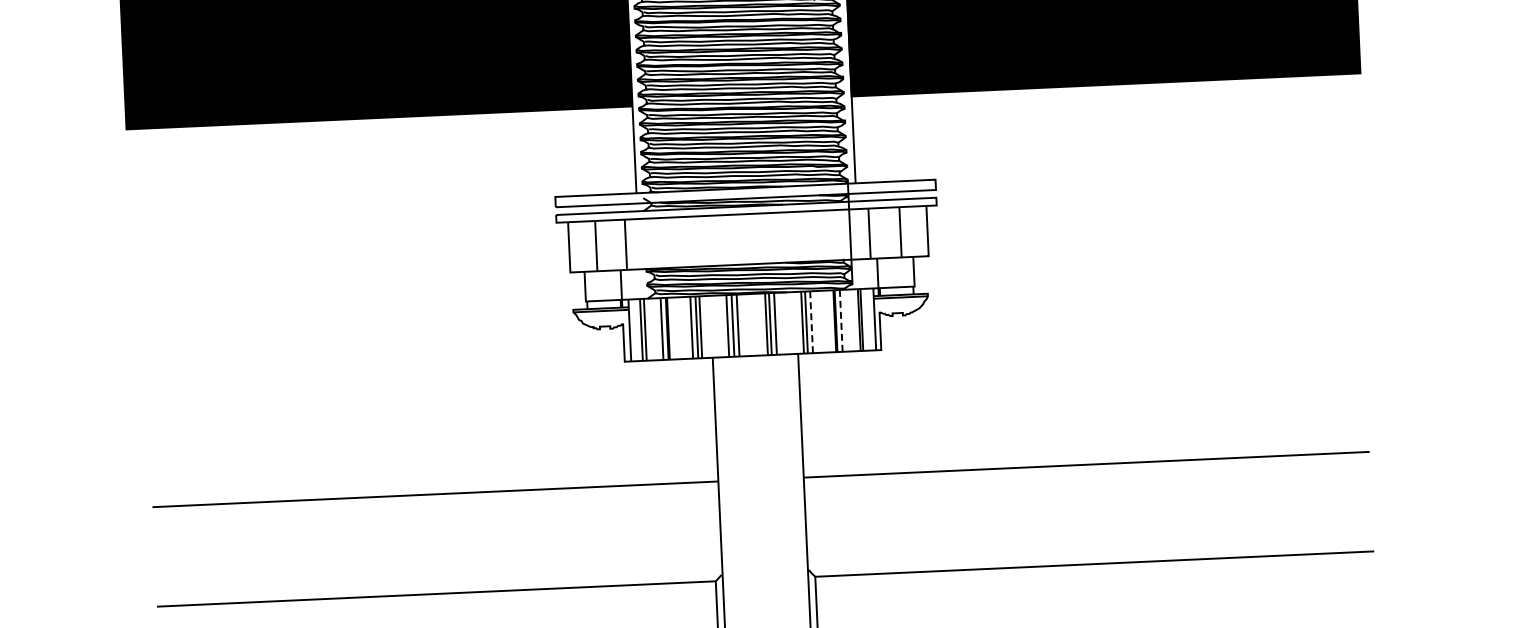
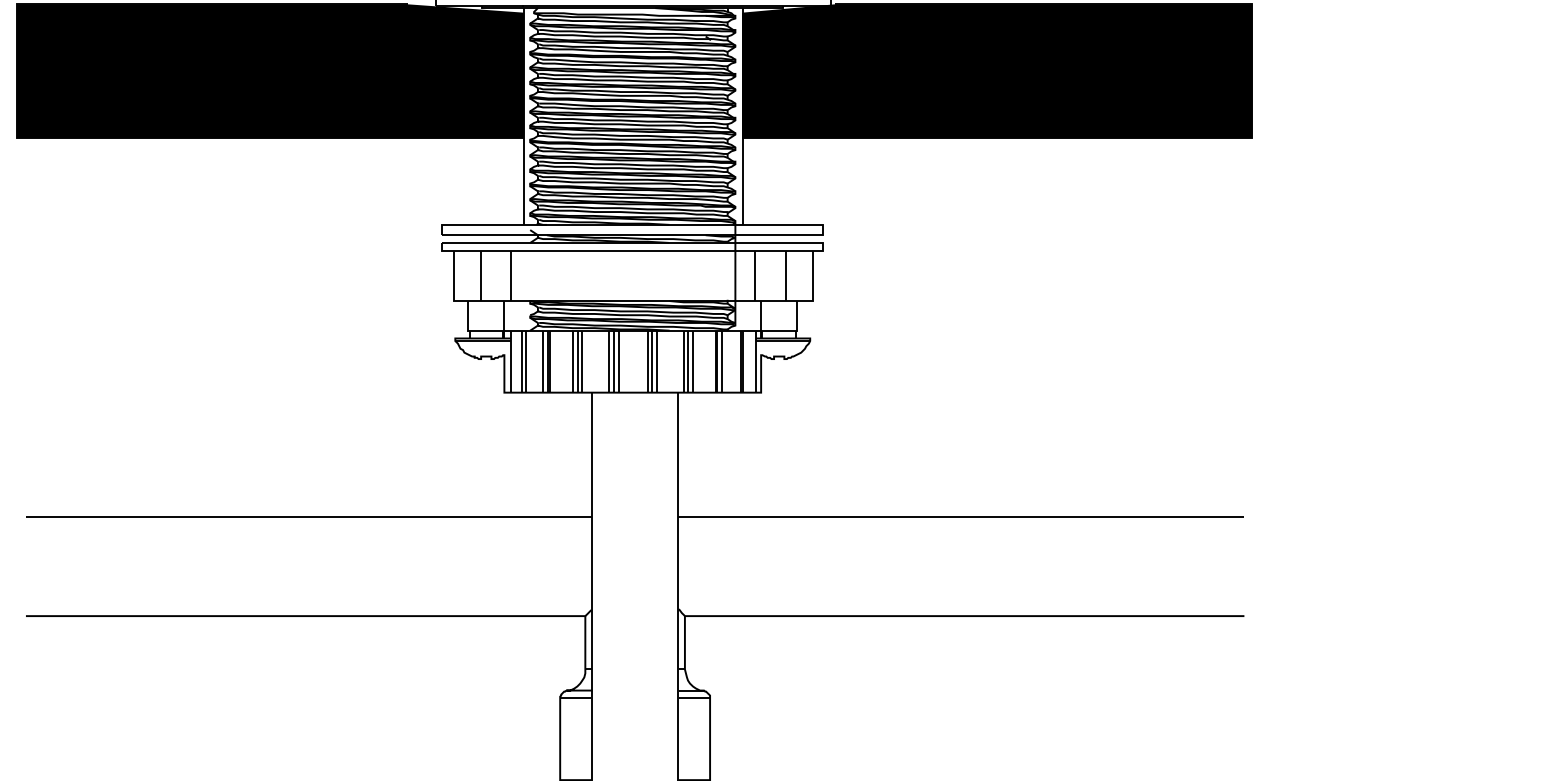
line: (841, 320) -> (722, 361), dashed -> solid
line: (811, 322) -> (692, 361), dashed -> solid

